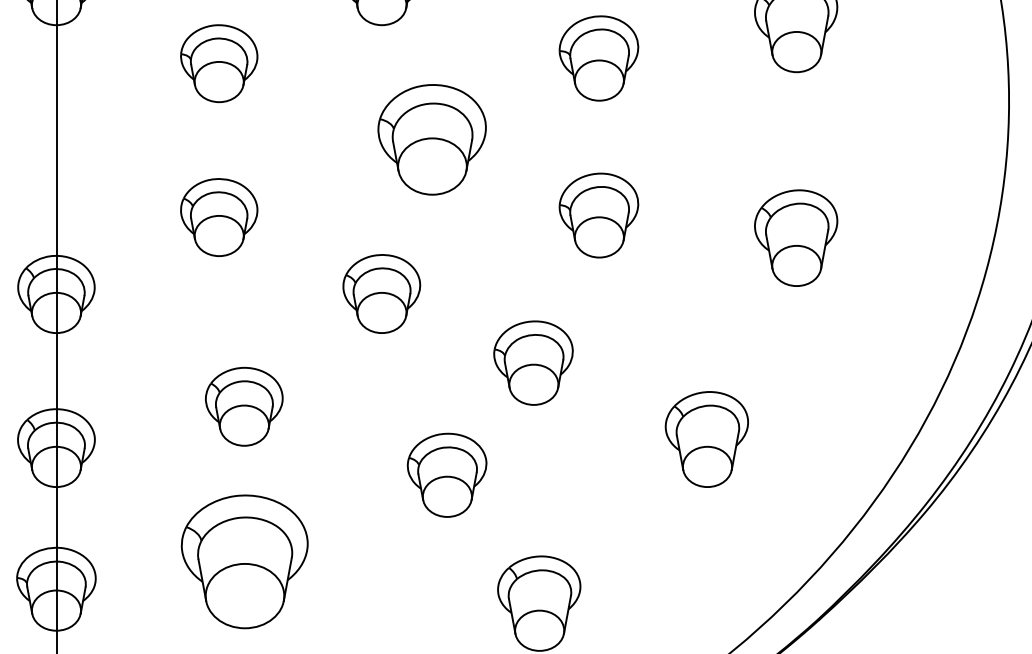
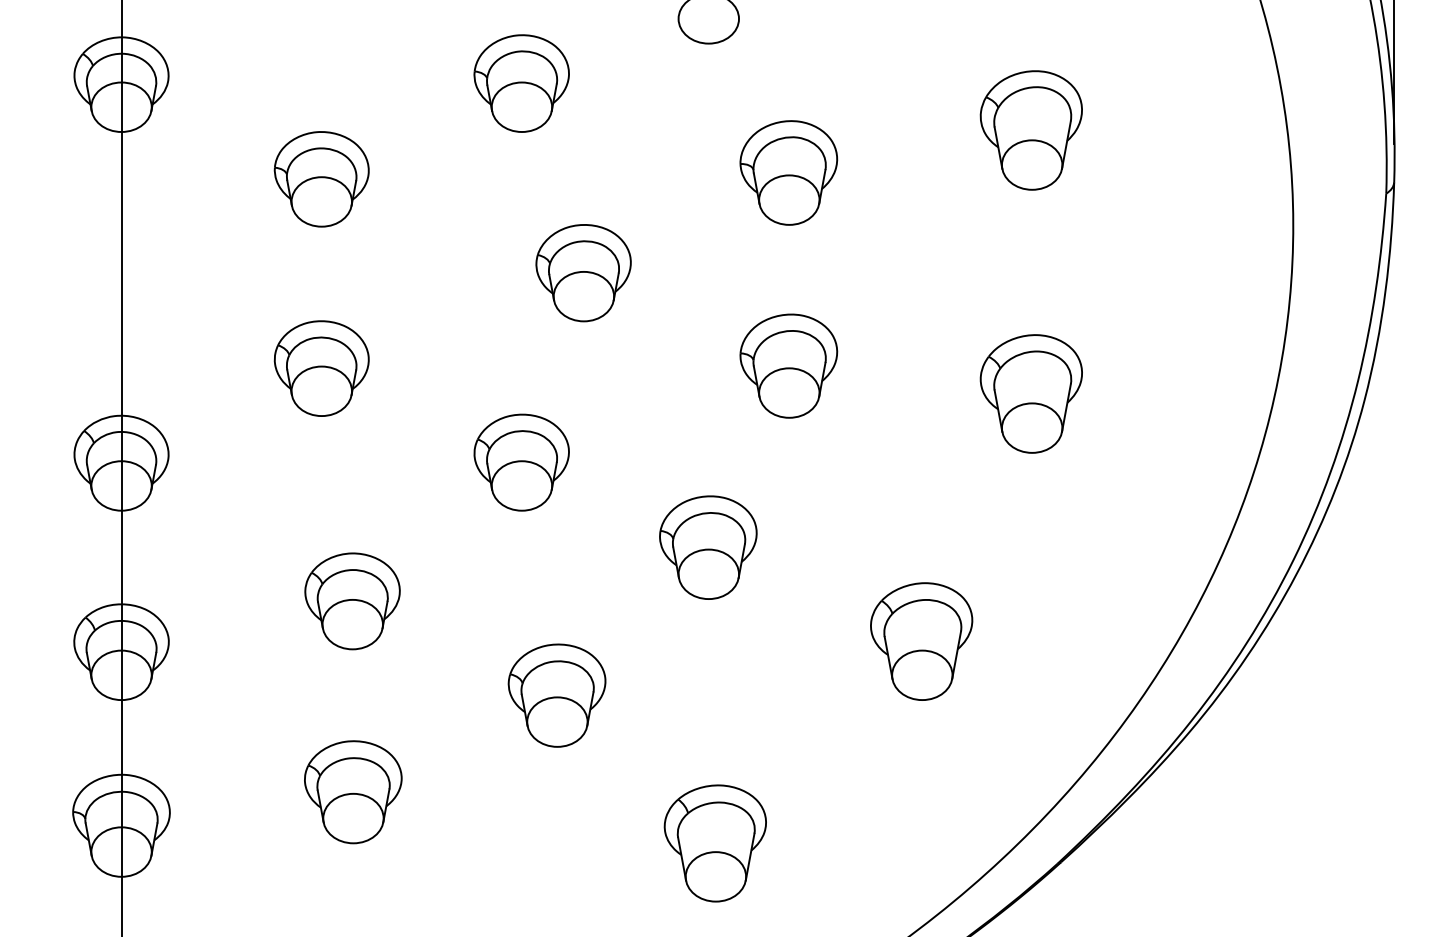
part: (432, 140) -> (583, 273), size x0.71
part: (446, 475) -> (556, 695), moved
part: (245, 562) -> (353, 792), size x0.62

